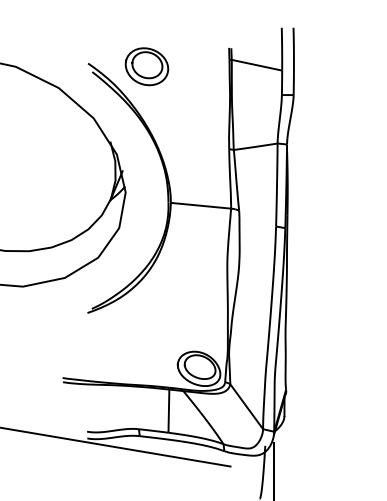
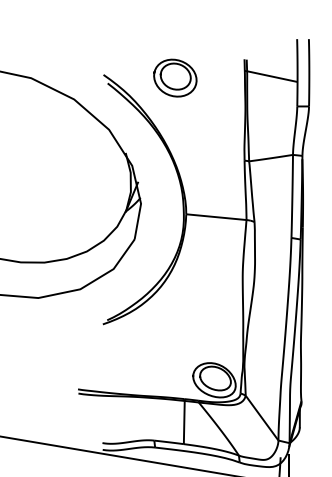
part: (146, 66) -> (174, 77), moved

